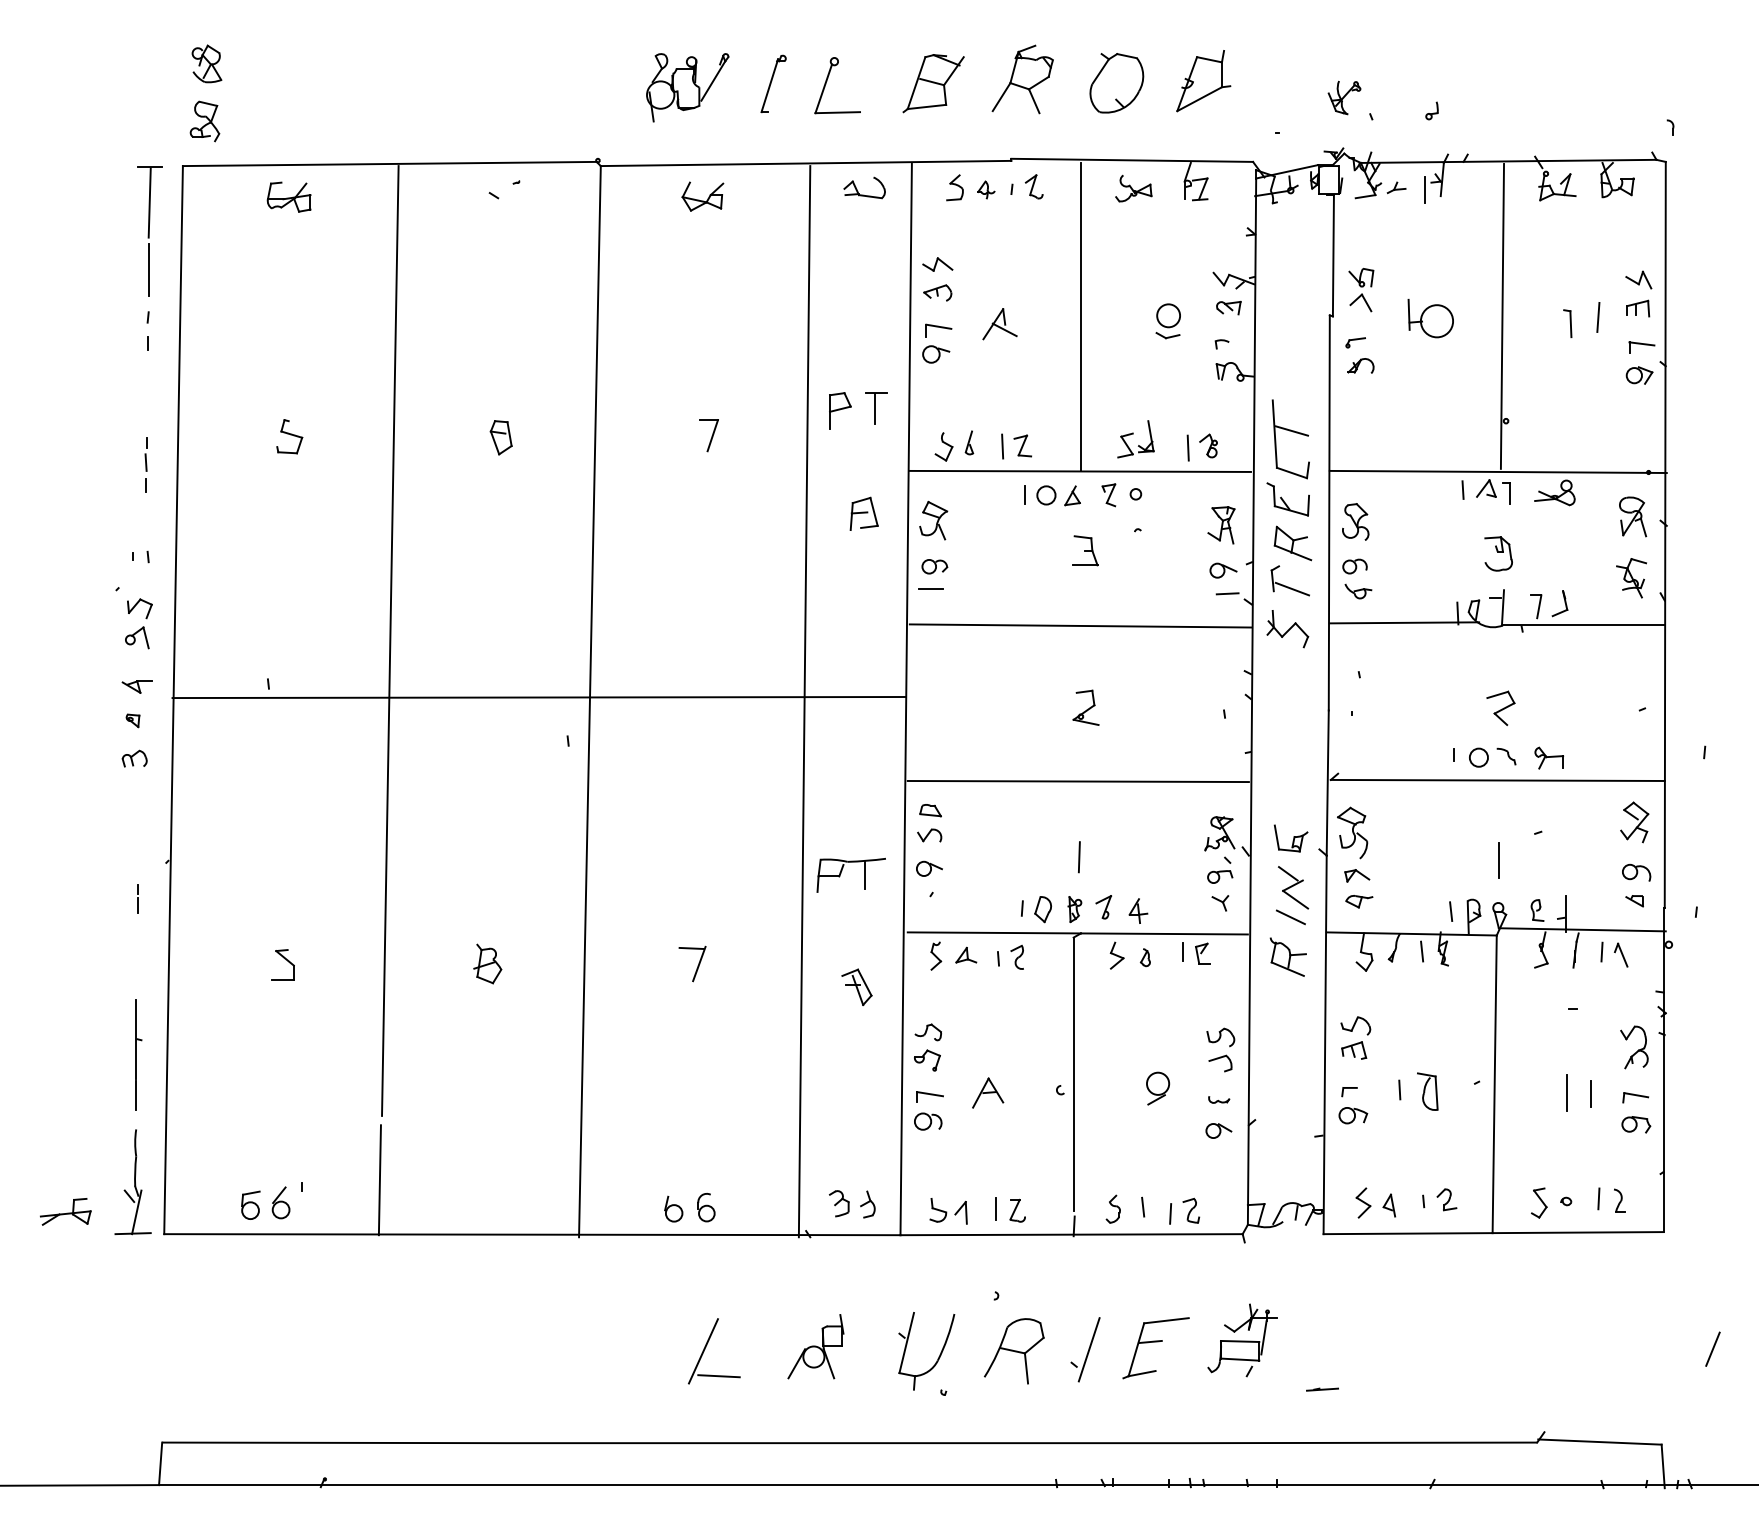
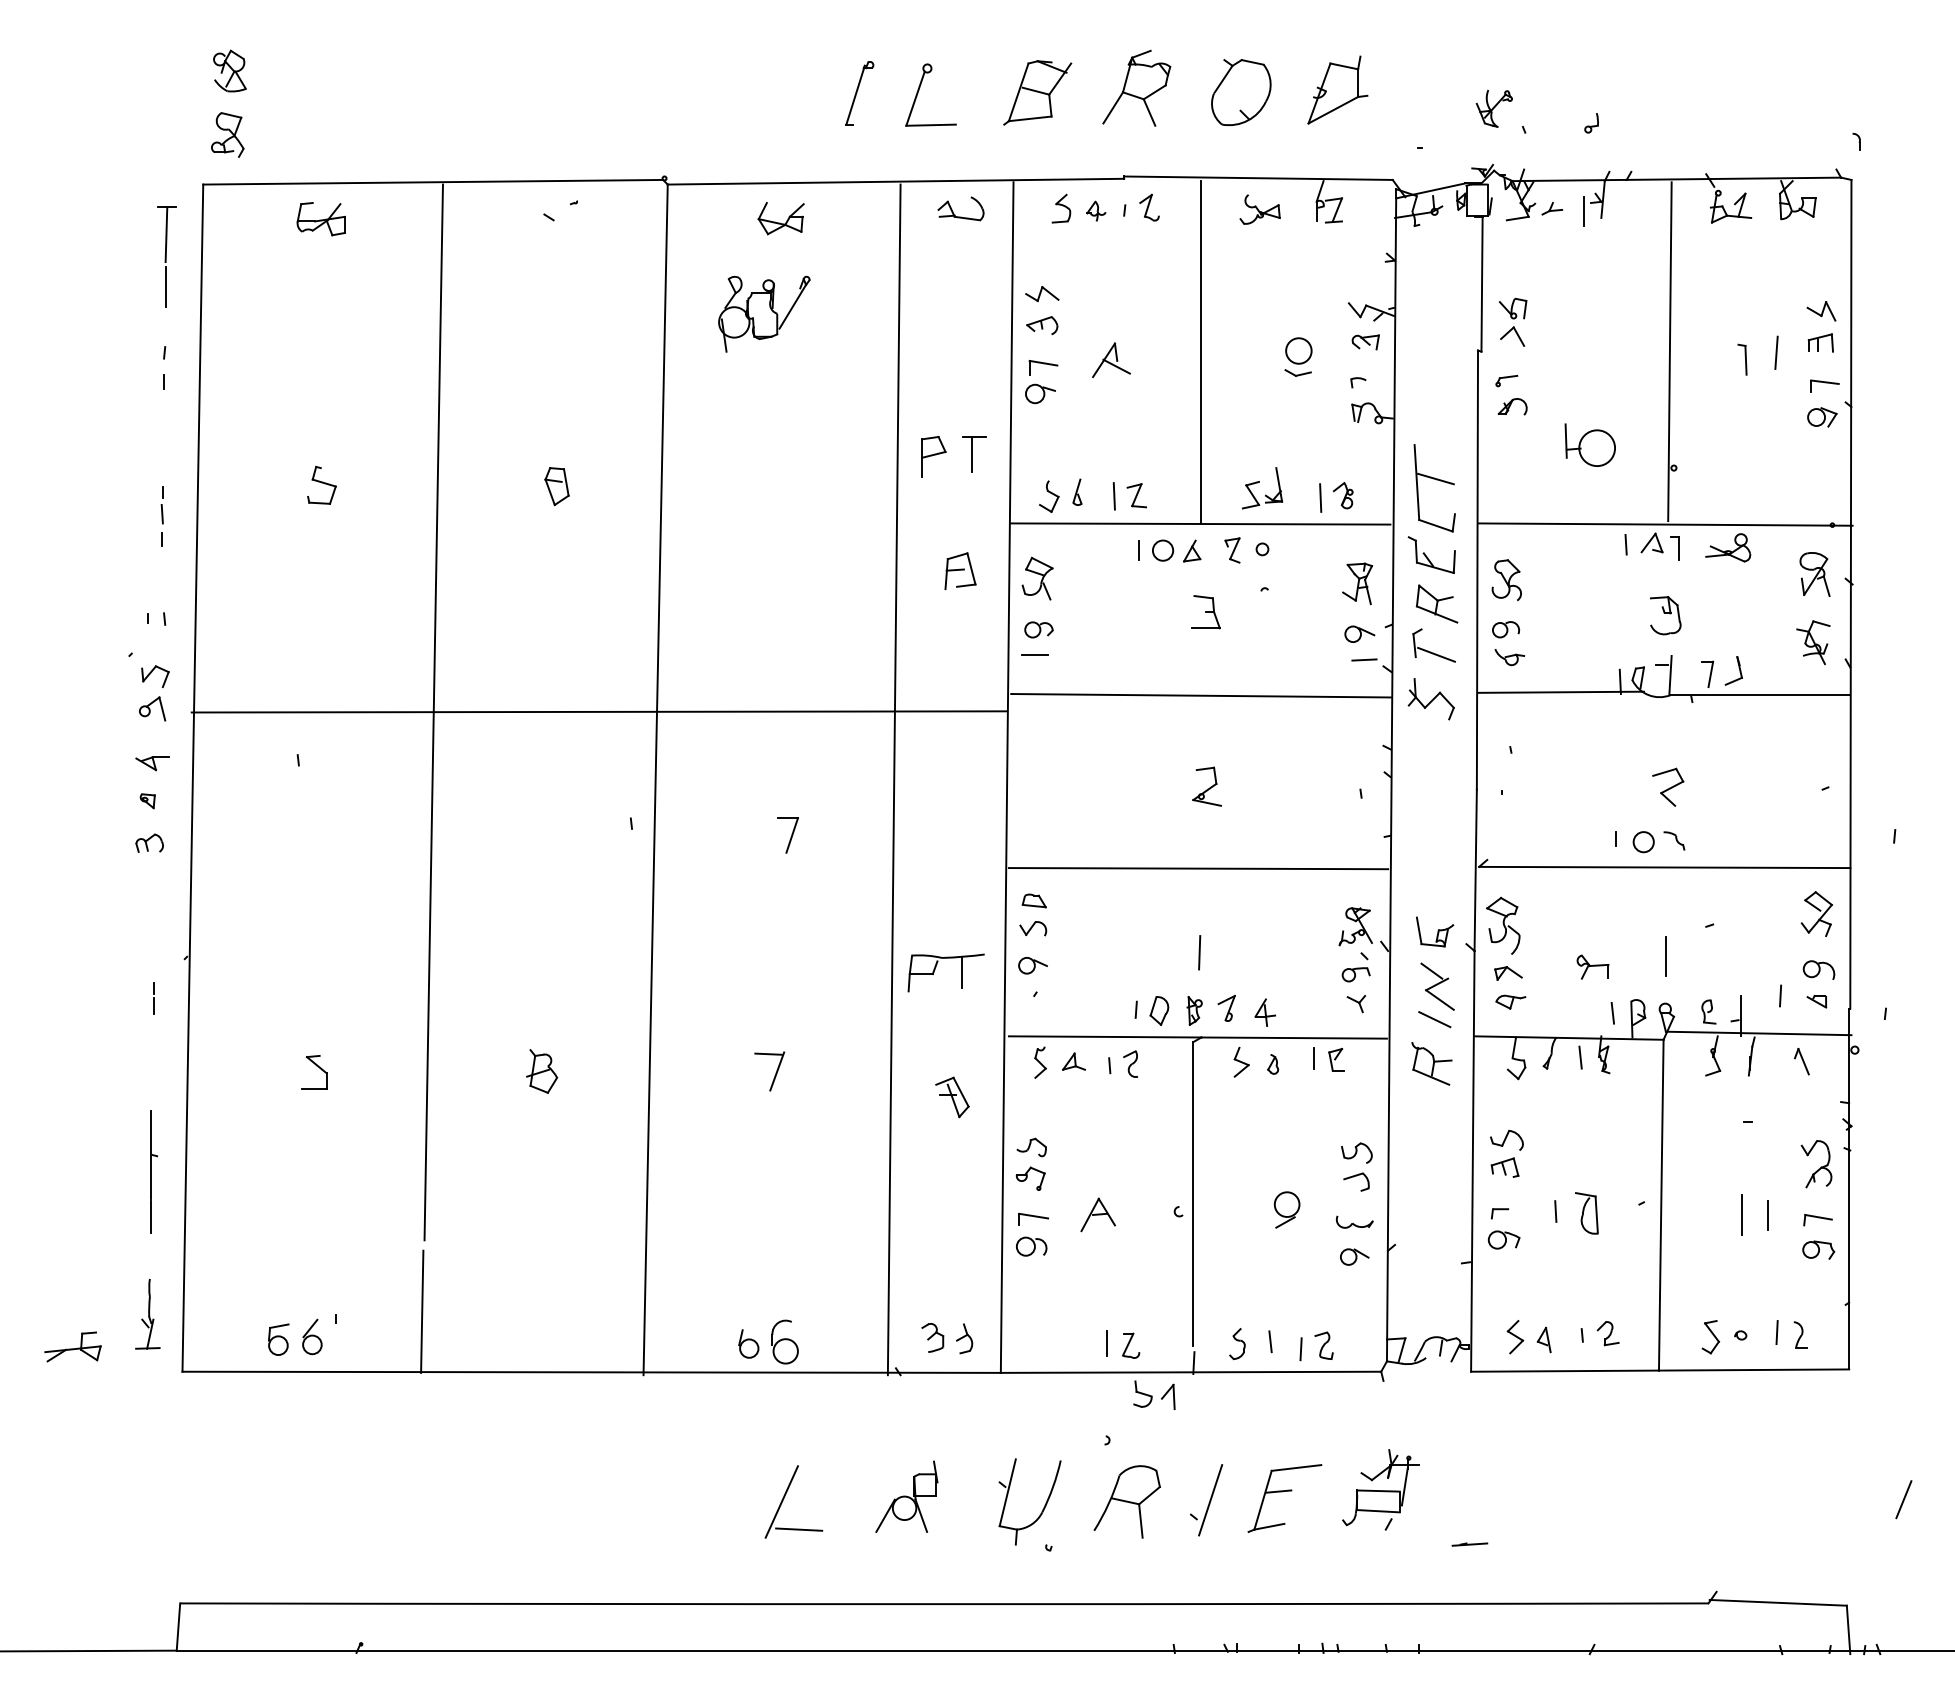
part: (687, 87) -> (764, 313), moved
part: (149, 231) -> (166, 257), size x0.7
part: (1430, 318) -> (1589, 445), moved
part: (708, 435) -> (787, 835), moved
line: (538, 697) -> (598, 711), moved
part: (1549, 757) -> (1593, 966), moved
line: (1601, 951) -> (1780, 995), moved
part: (1219, 1099) -> (1355, 1222), size x1.6
part: (132, 1182) -> (147, 1314), size x0.6
part: (706, 1207) -> (785, 1342), size x1.4
part: (948, 1211) -> (1154, 1395), moved

